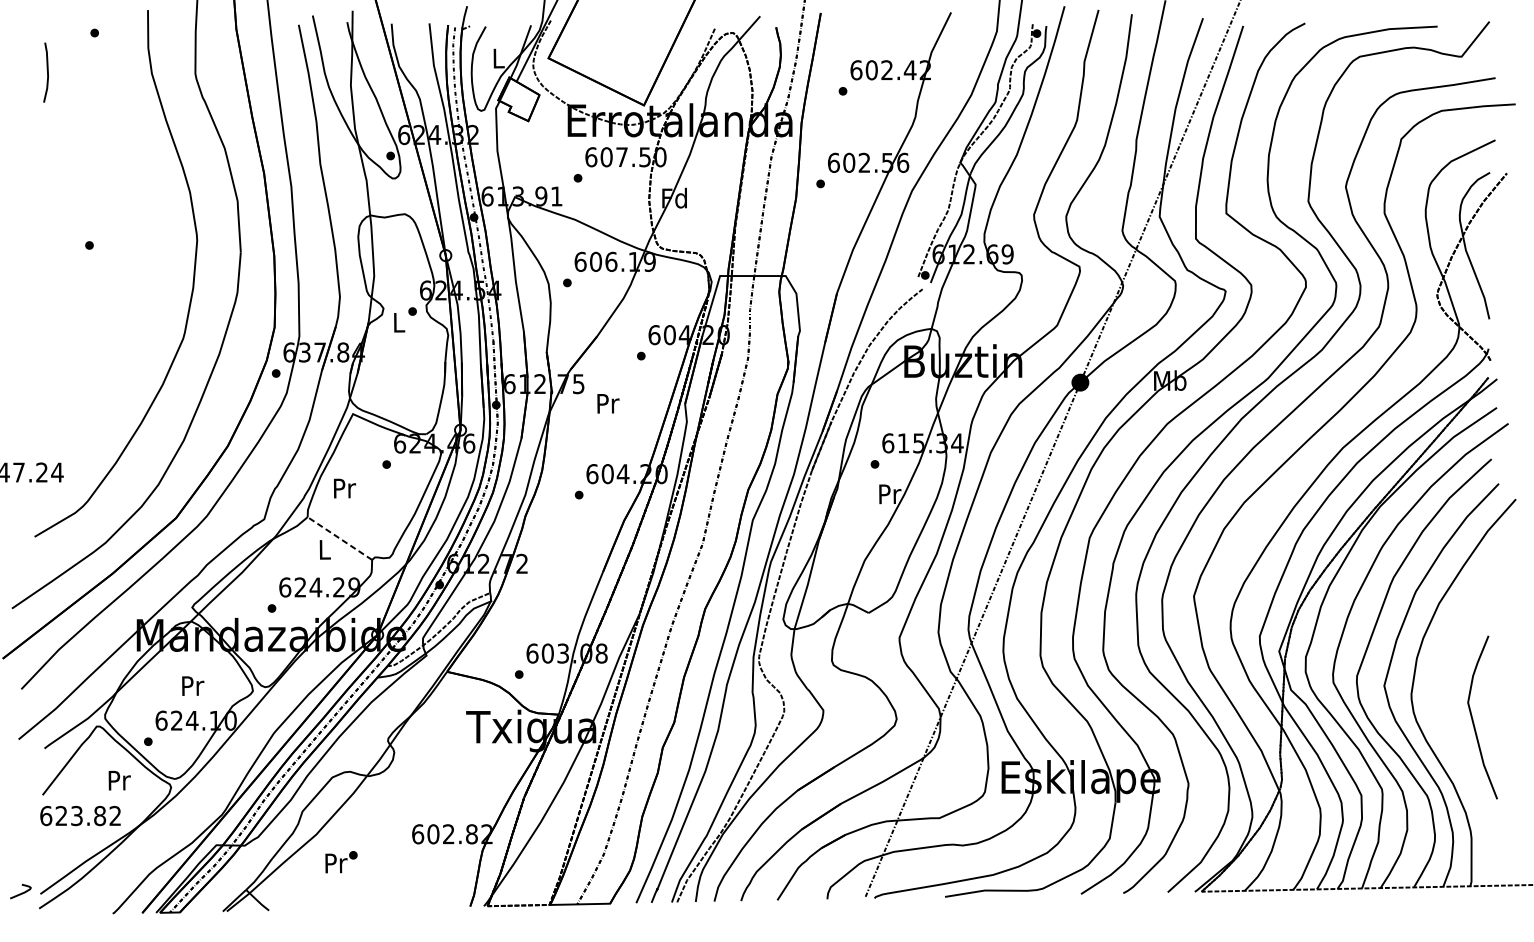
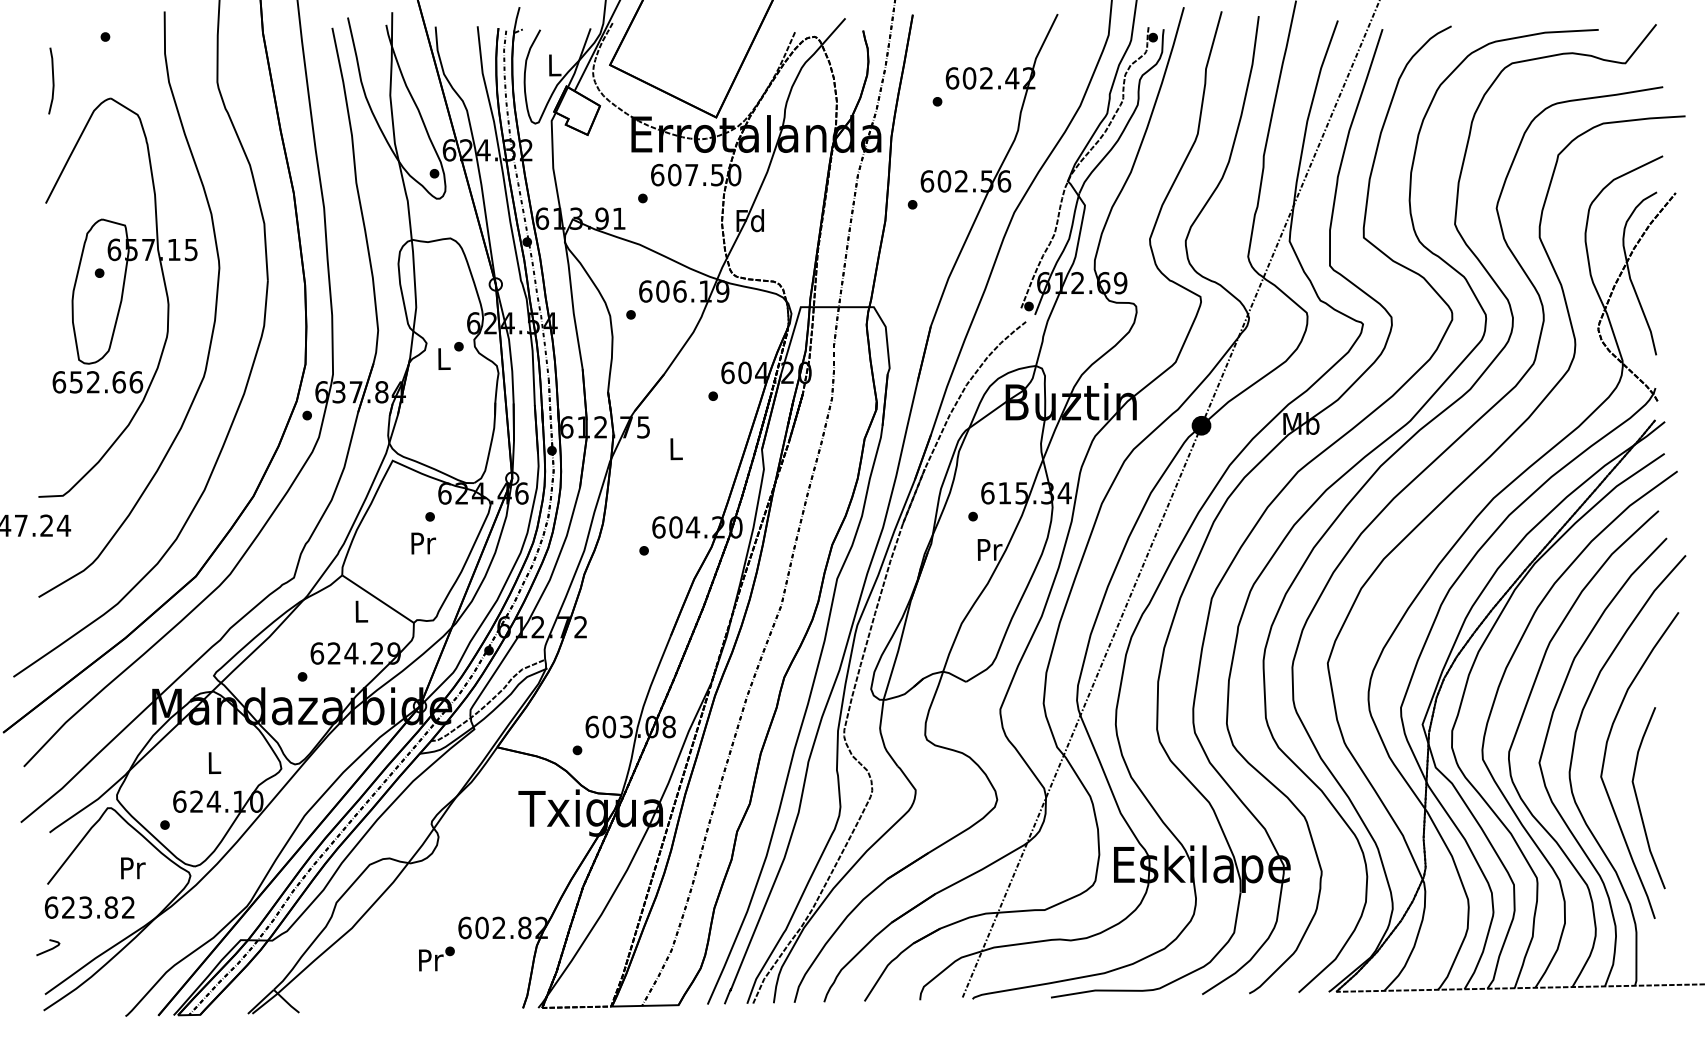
part: (105, 267) -> (117, 297), added
text: (608, 404) -> (676, 449), Pr -> L
text: (344, 488) -> (423, 543), moved
line: (340, 538) -> (378, 599), dashed -> solid
curve: (1443, 681) -> (1605, 758), added
text: (192, 686) -> (214, 763), Pr -> L
text: (341, 861) -> (436, 958), moved
curve: (21, 893) -> (48, 949), moved

